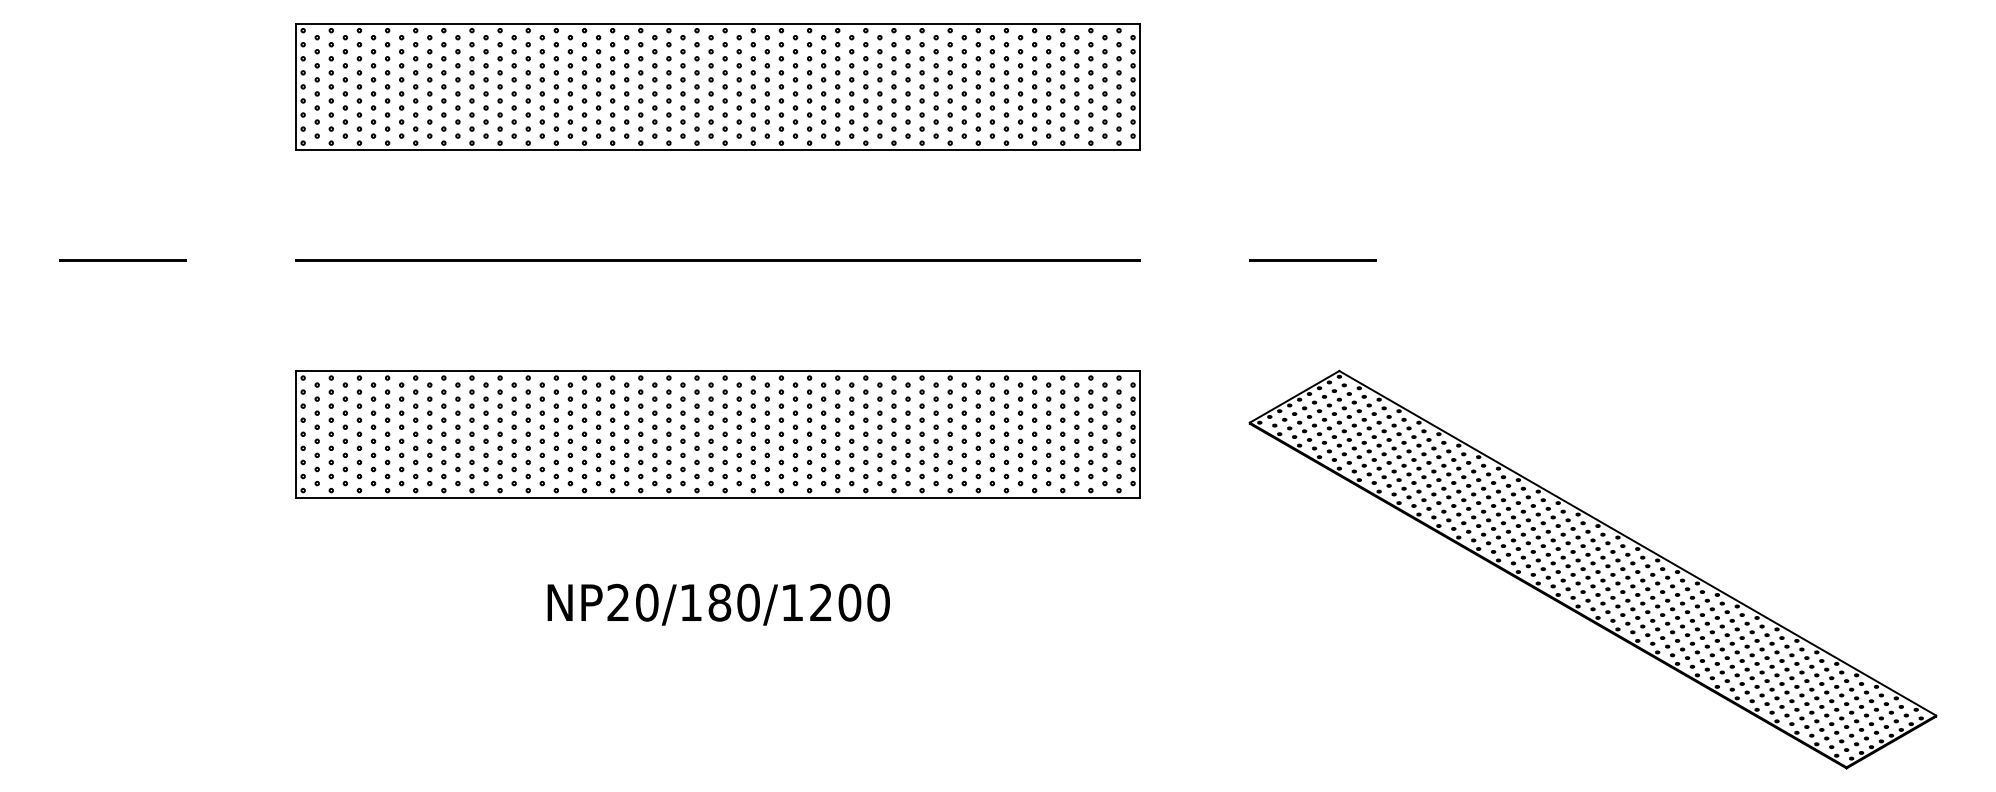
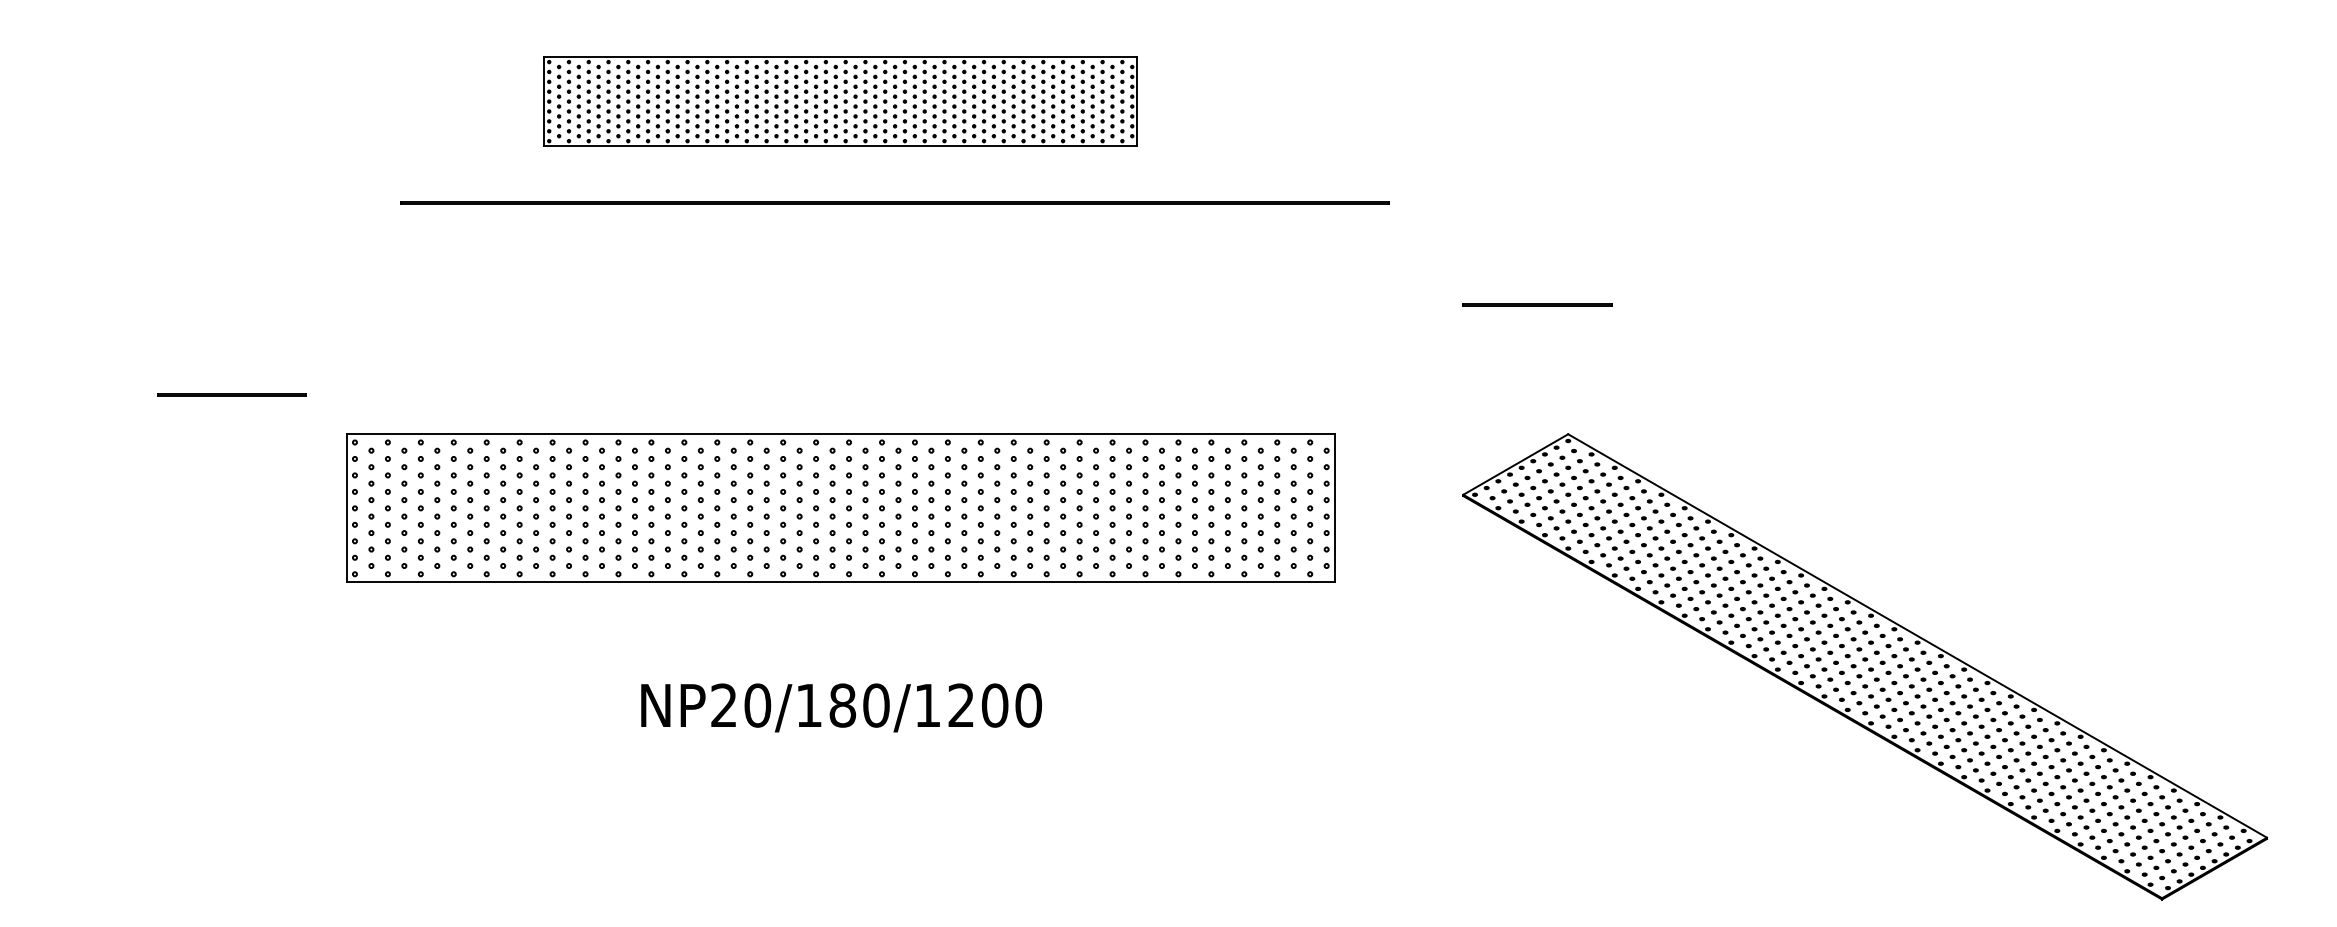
part: (717, 86) -> (840, 101), size x0.6
line: (122, 260) -> (231, 395), moved
line: (717, 260) -> (893, 202), moved

